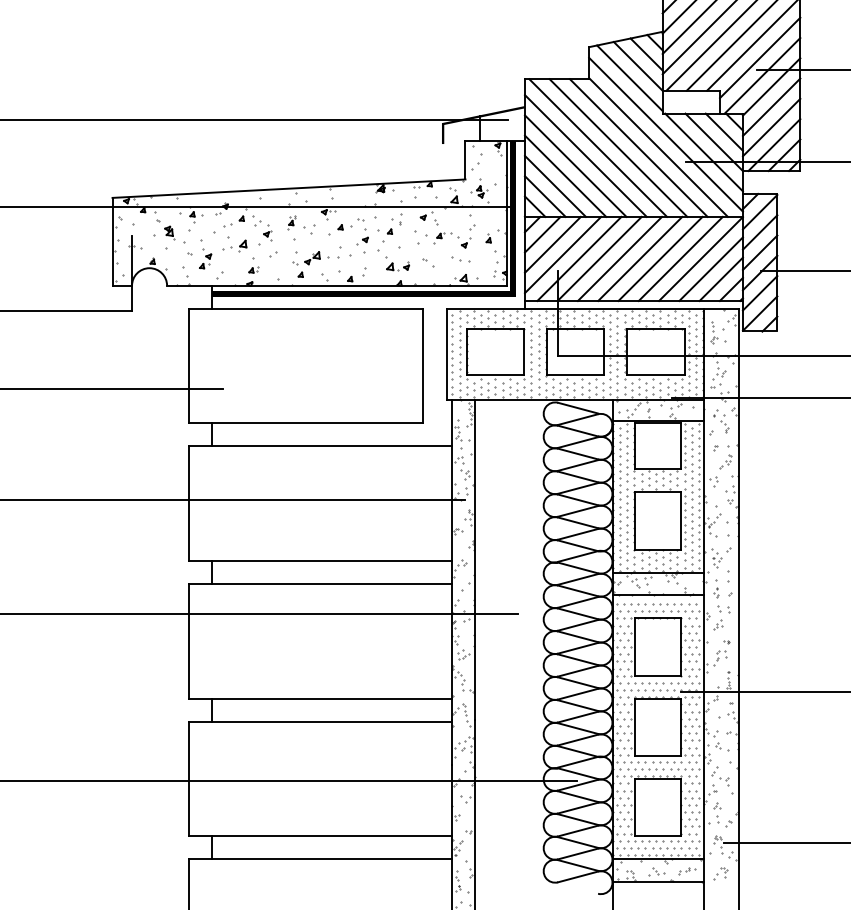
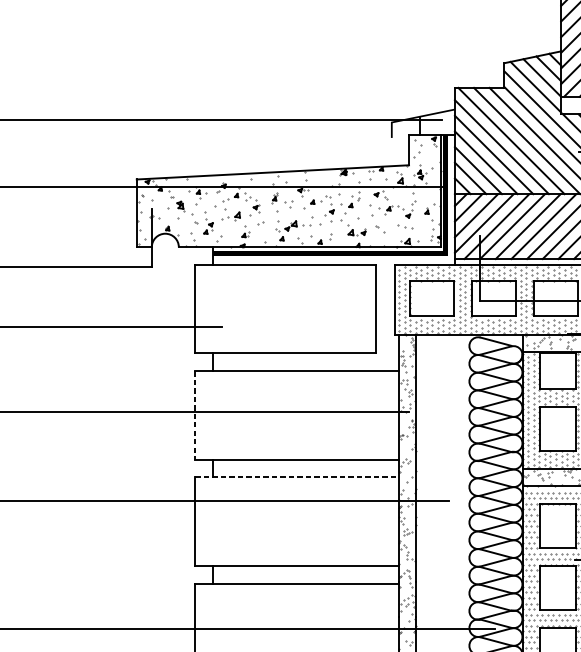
line: (188, 504) -> (195, 416), solid -> dashed
line: (320, 584) -> (297, 477), solid -> dashed

